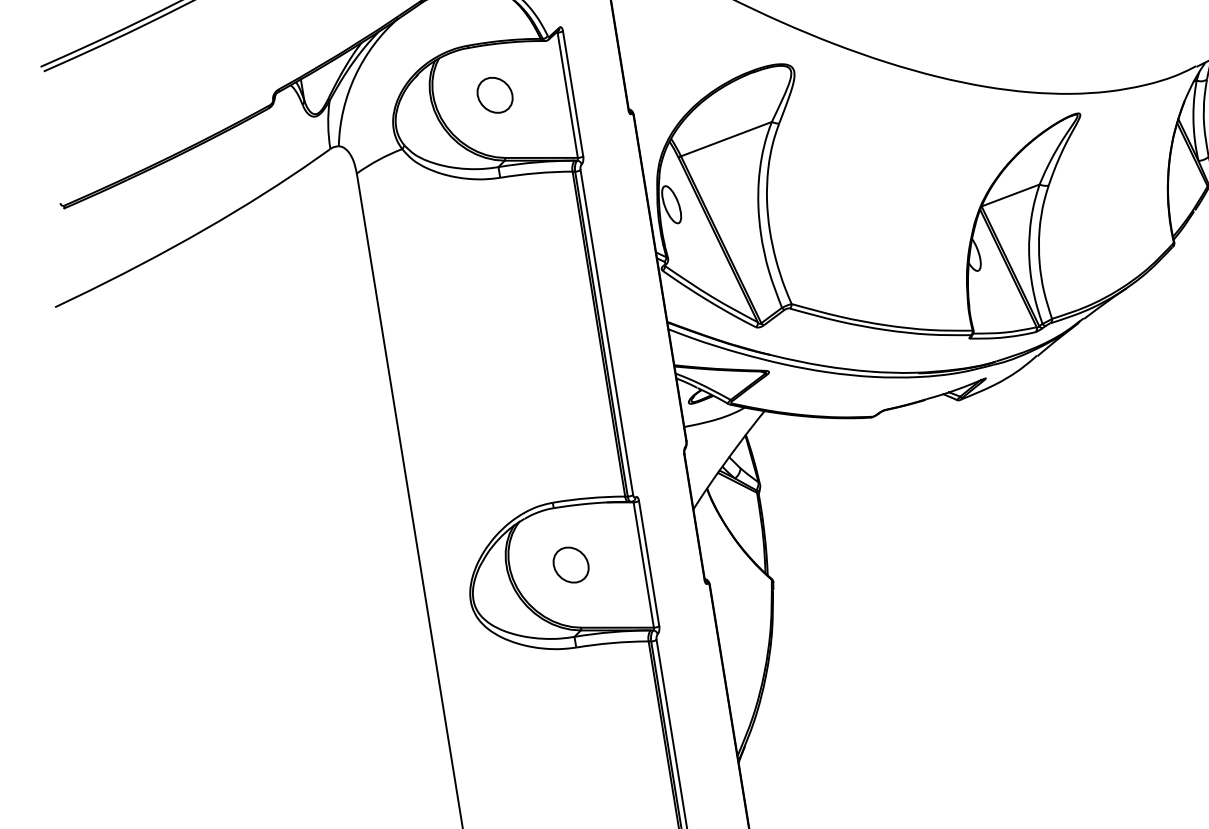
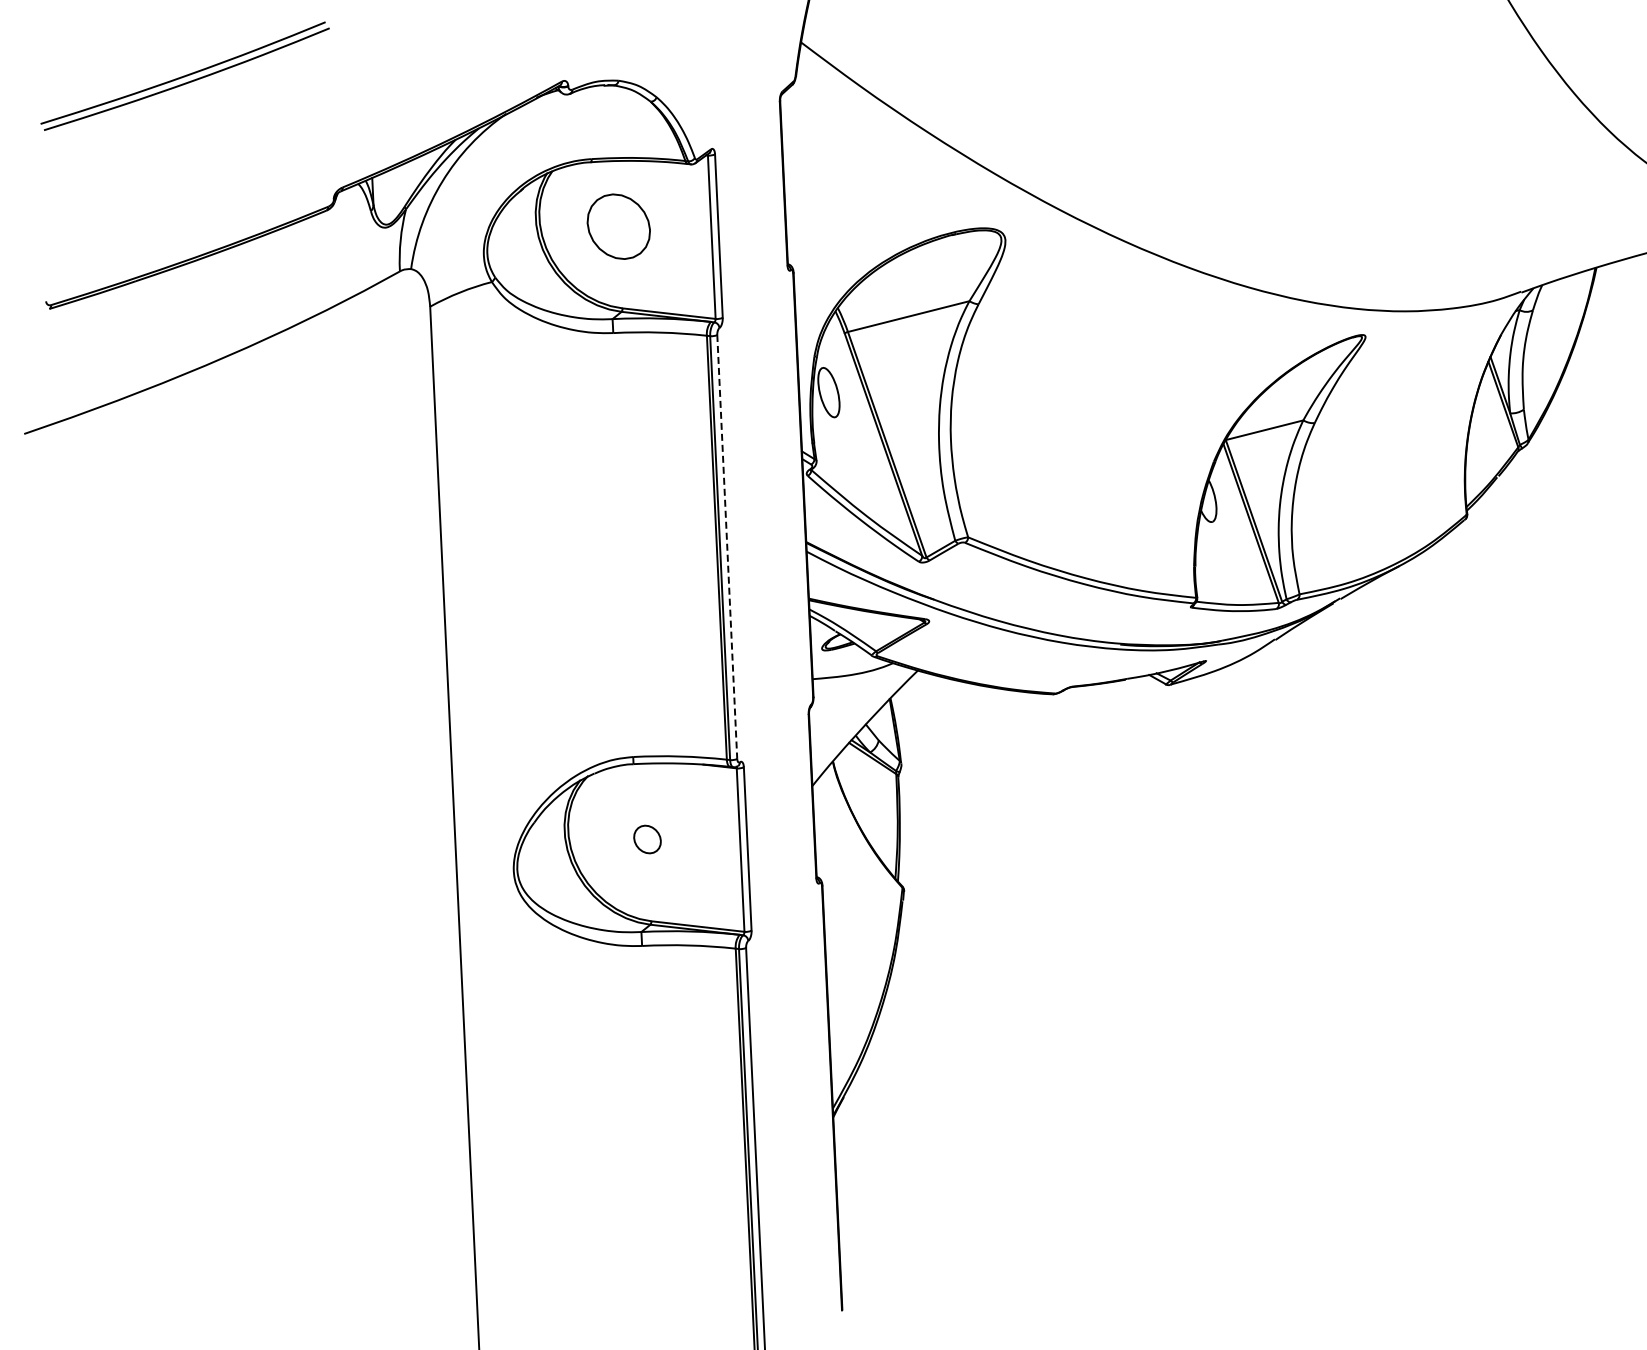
part: (494, 95) -> (618, 226), size x1.4
line: (607, 333) -> (727, 547), solid -> dashed
part: (571, 565) -> (647, 839), size x0.6

